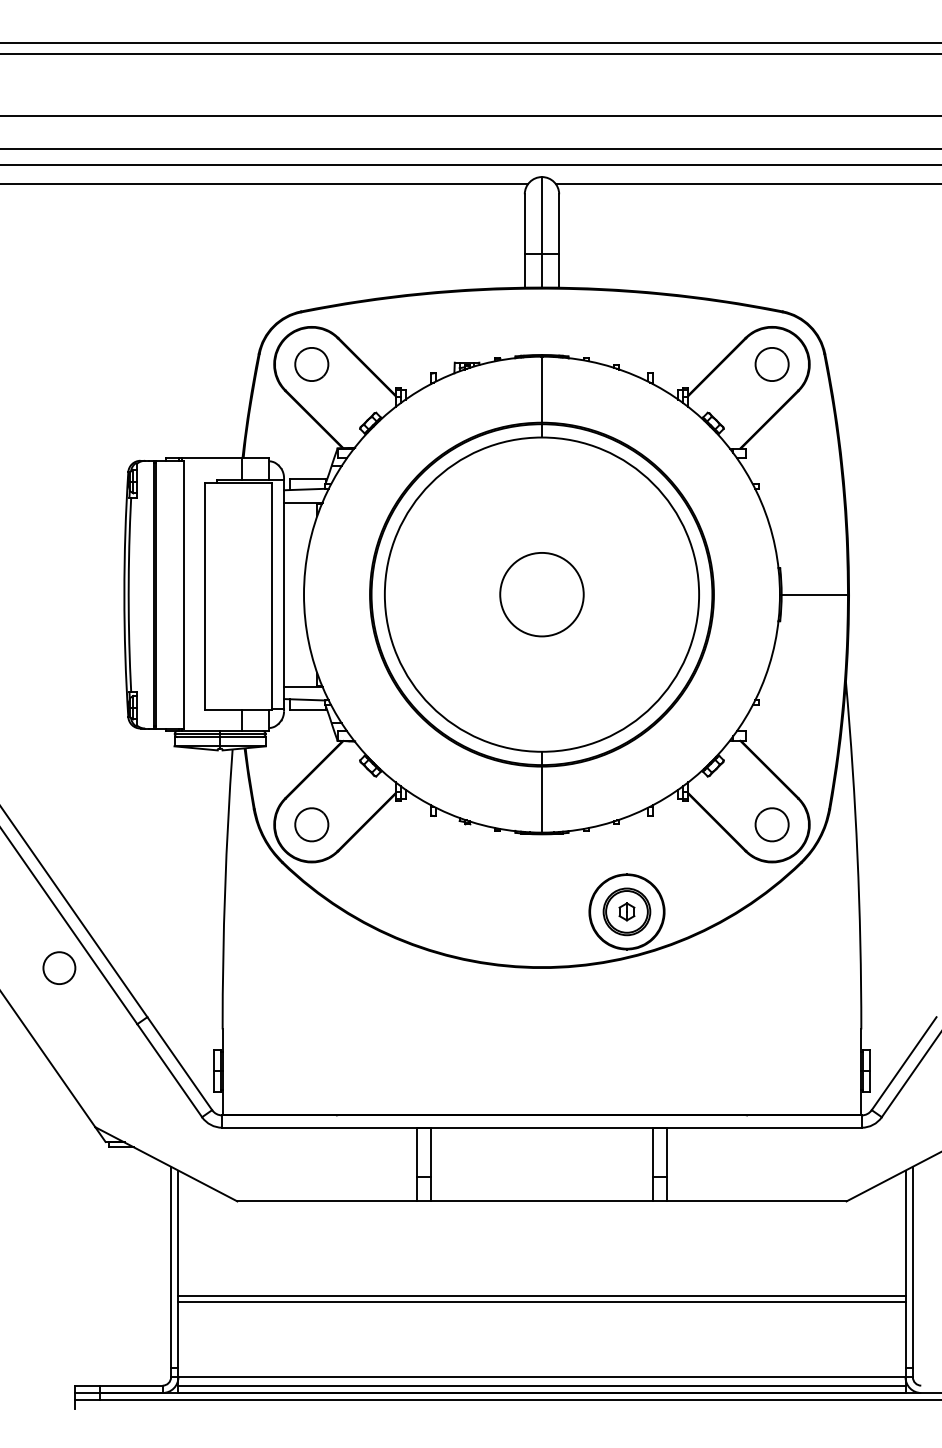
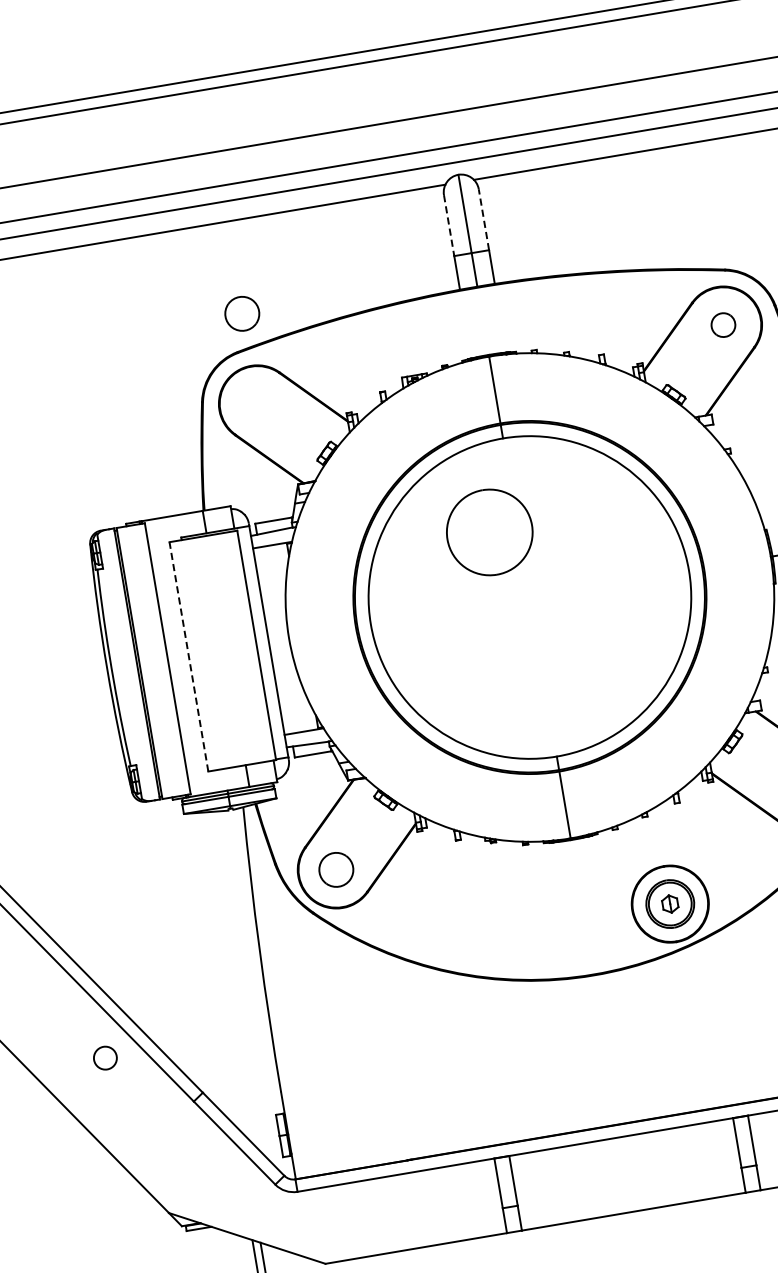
line: (559, 223) -> (484, 218), solid -> dashed
line: (524, 224) -> (448, 225), solid -> dashed
part: (311, 364) -> (241, 313), moved
part: (771, 364) -> (722, 325), size x0.7
part: (541, 594) -> (489, 532), moved
line: (204, 595) -> (188, 656), solid -> dashed
circle: (59, 967) -> (105, 1057), size x0.7

